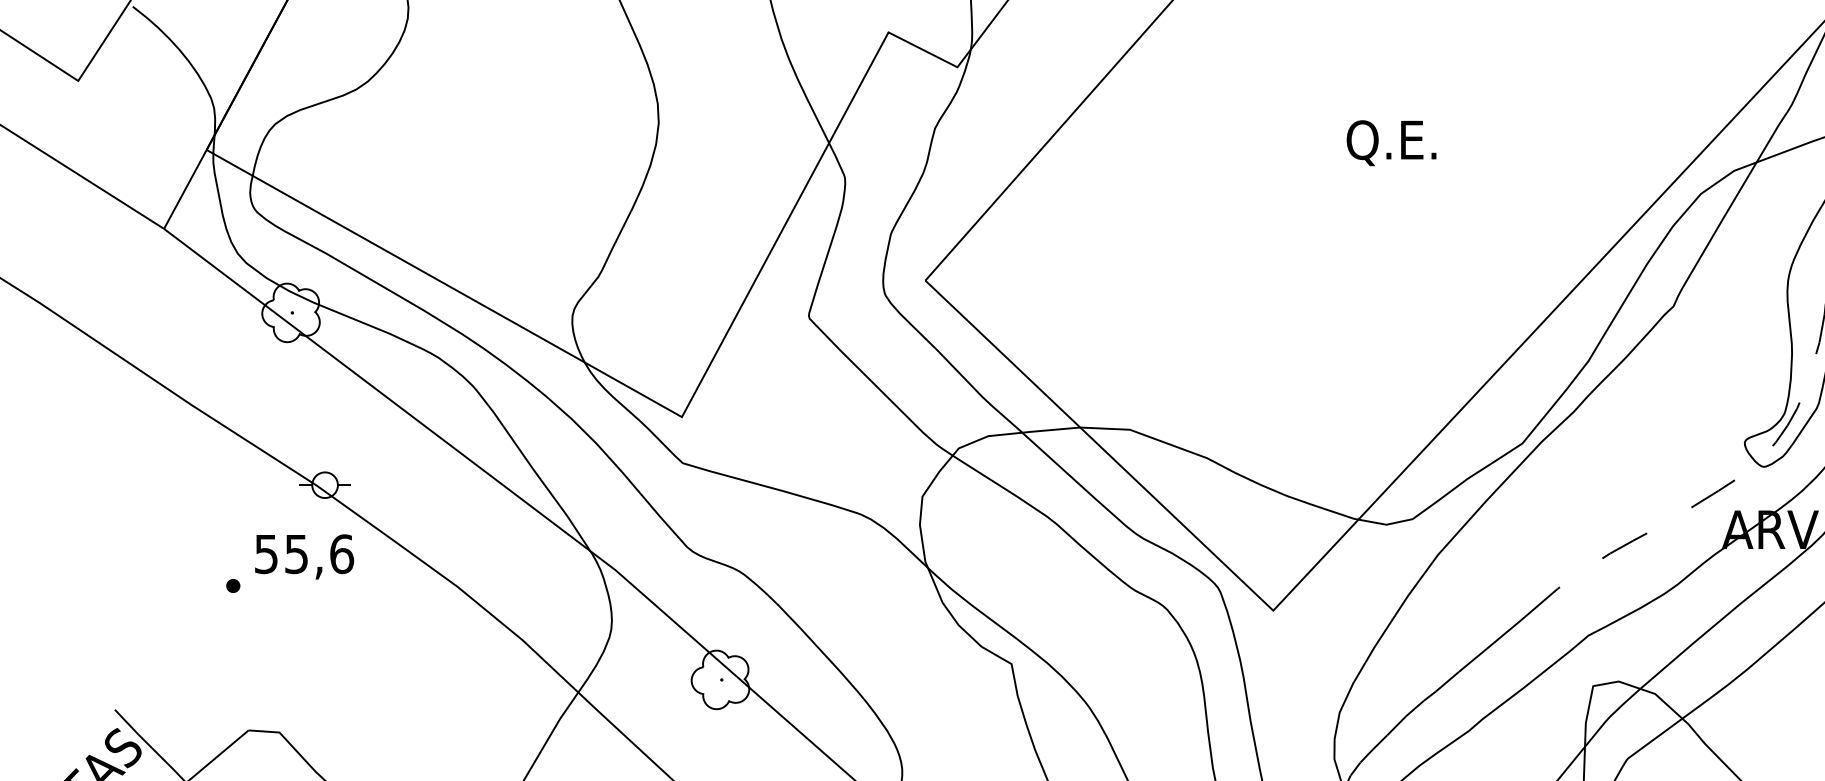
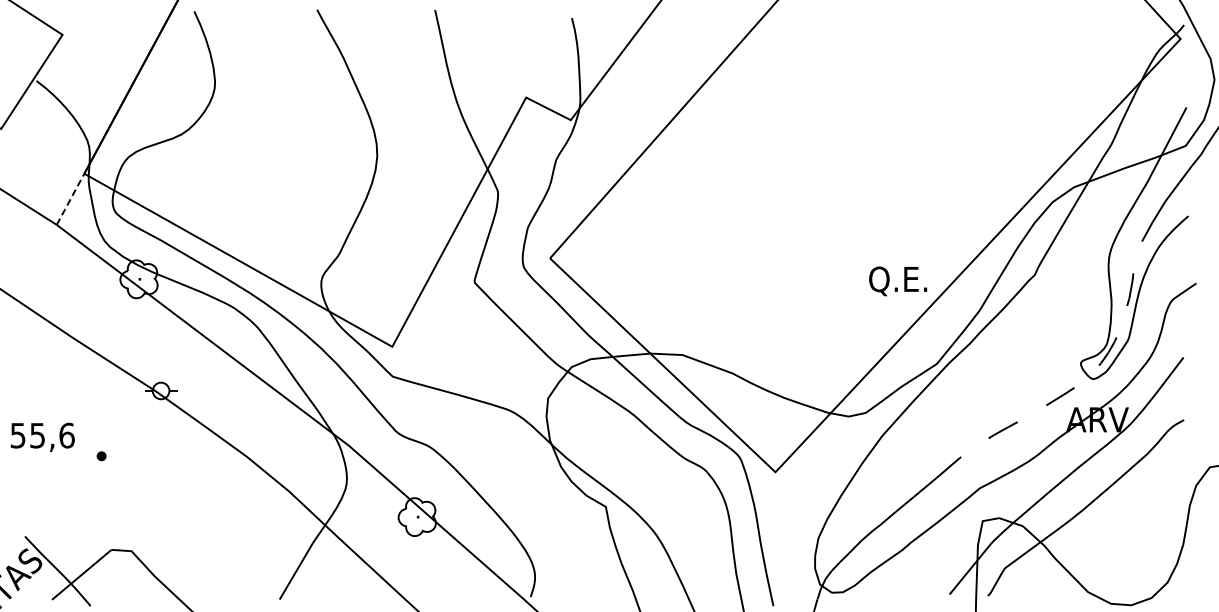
text: (1392, 143) -> (898, 281), moved
line: (185, 188) -> (70, 198), solid -> dashed
text: (304, 555) -> (42, 436), moved

